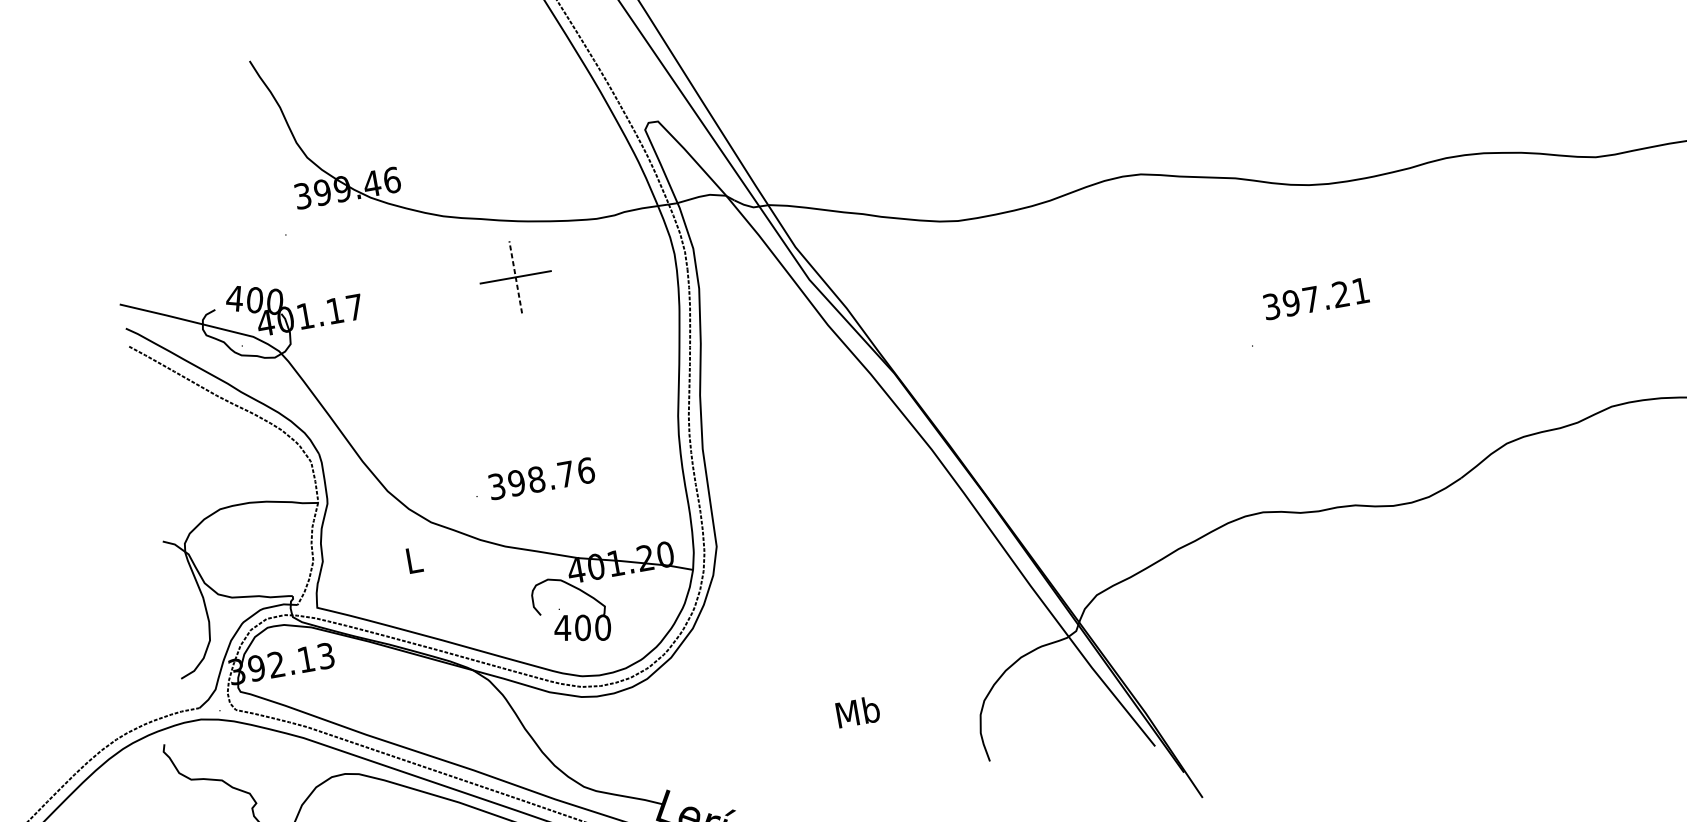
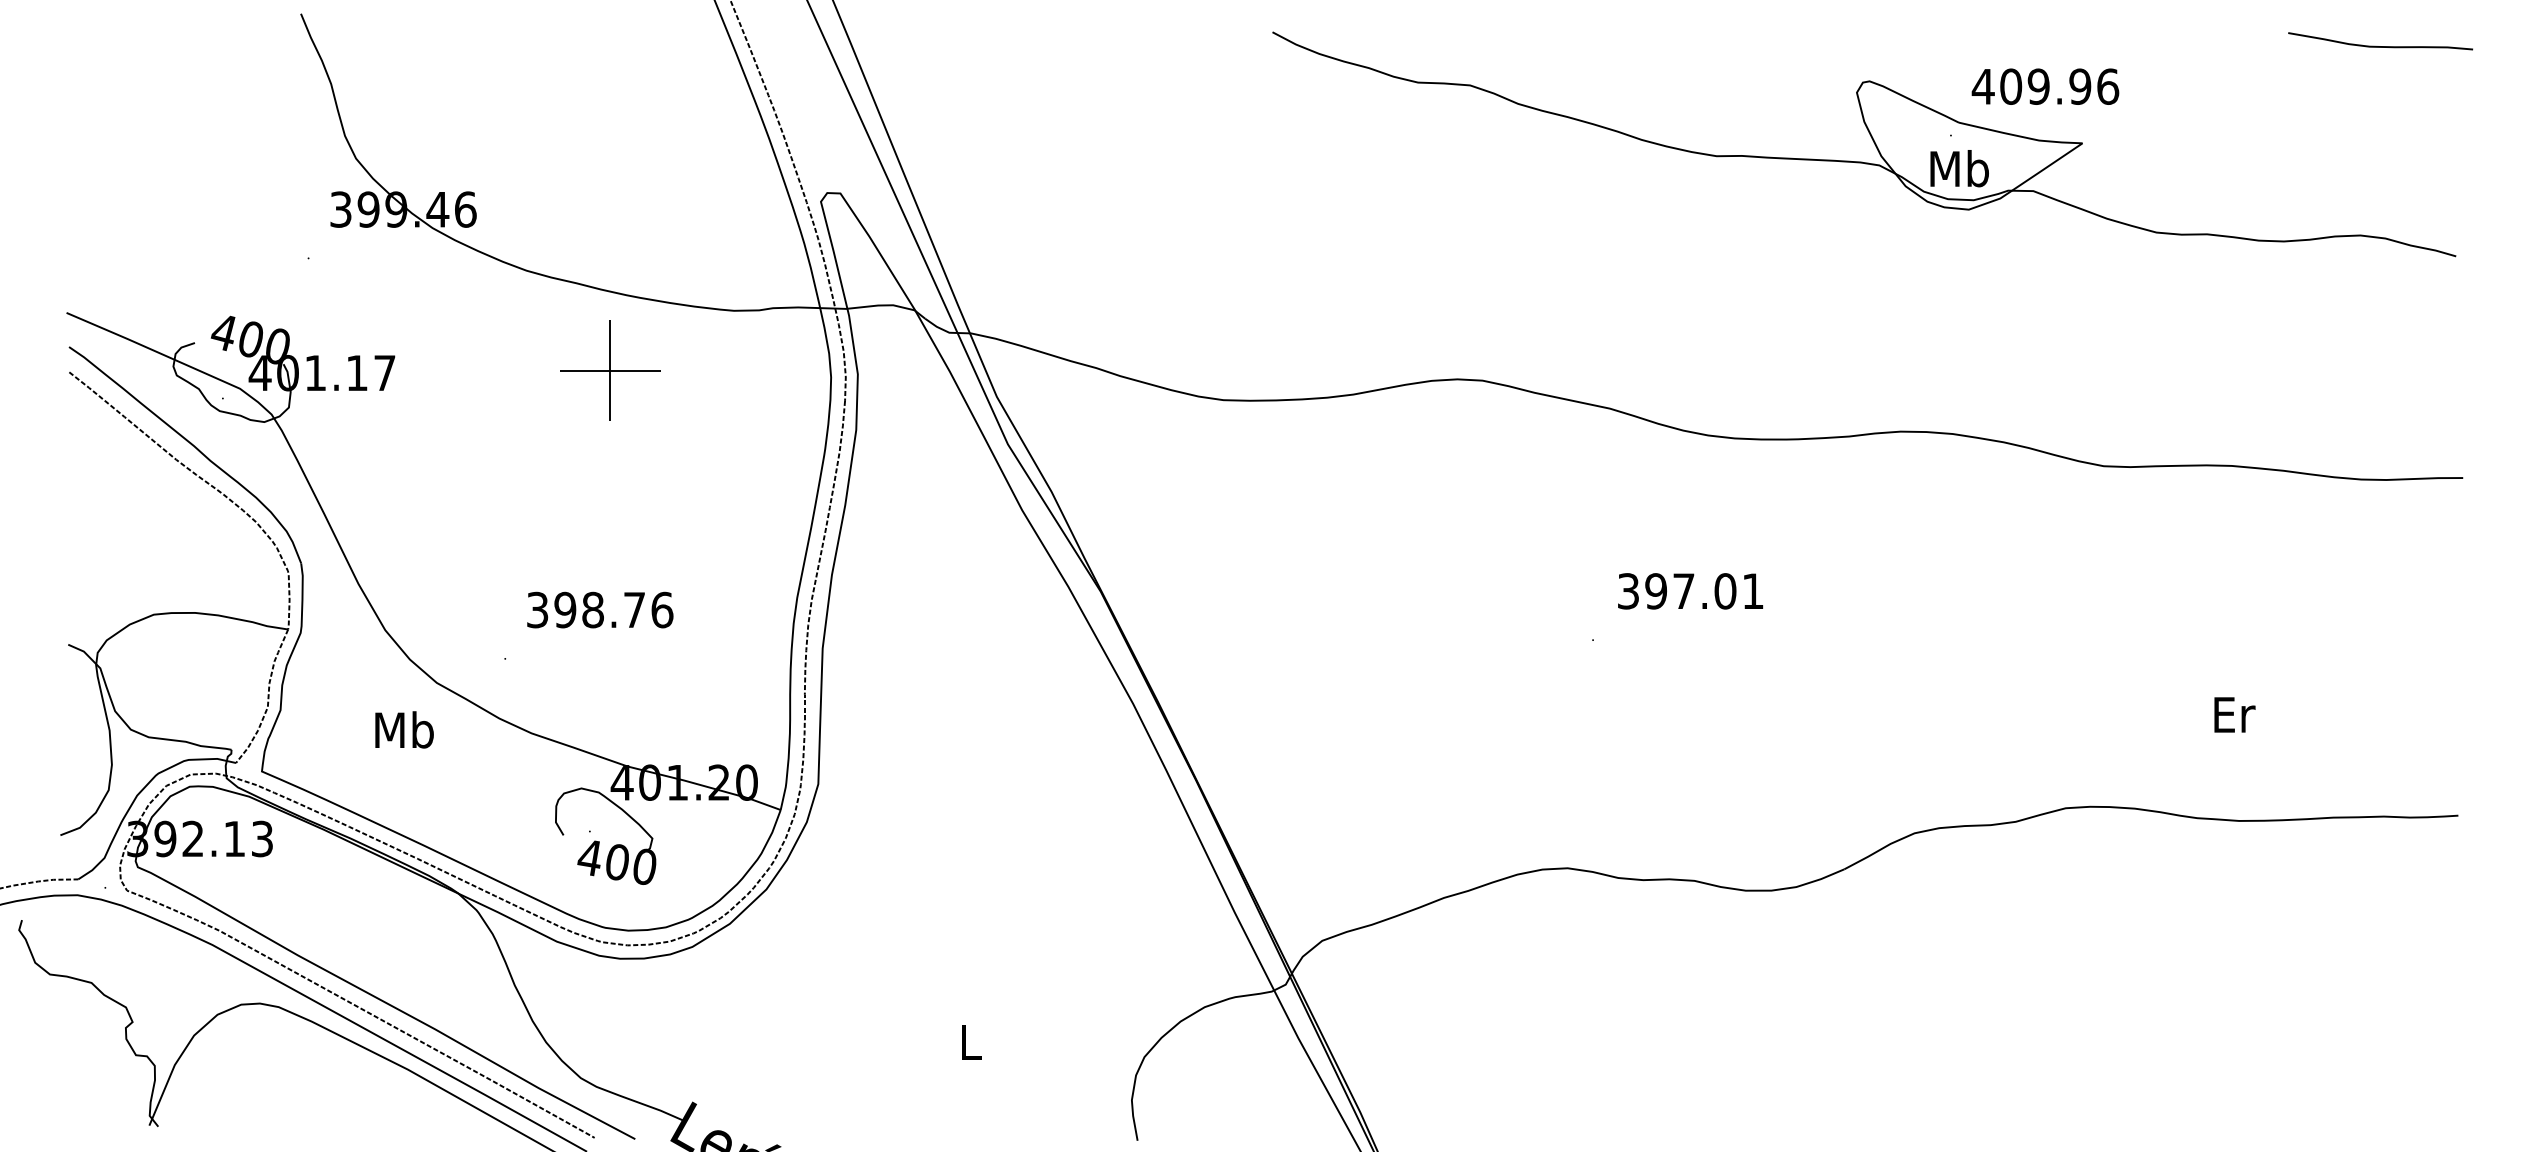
line: (515, 277) -> (610, 370), dashed -> solid
text: (1341, 294) -> (1725, 591), 397.21 -> 397.01
text: (541, 478) -> (600, 609), moved
text: (413, 559) -> (404, 729), L -> Mb
text: (857, 711) -> (970, 1041), Mb -> L

